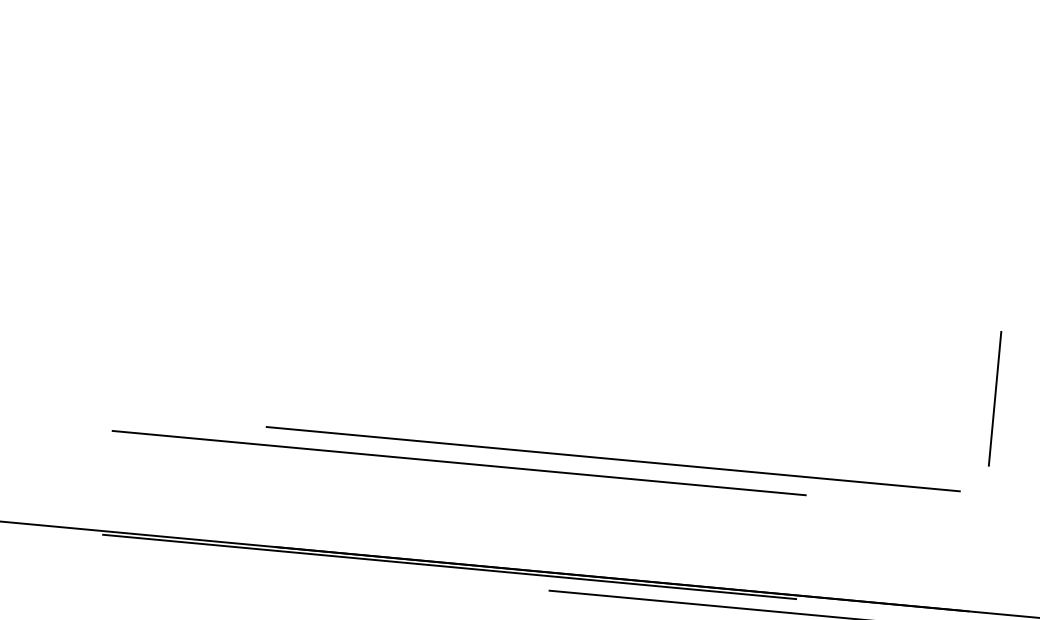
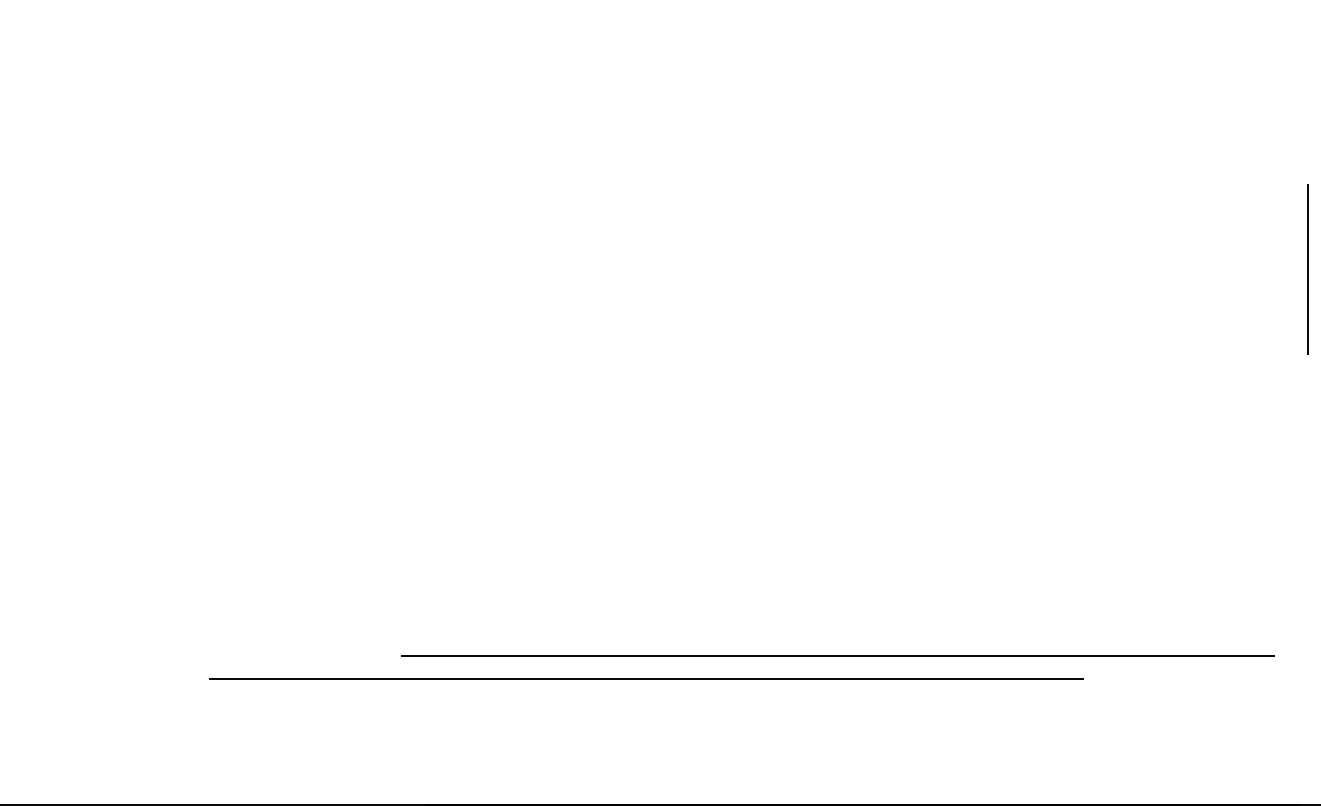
line: (995, 399) -> (1307, 269), moved

